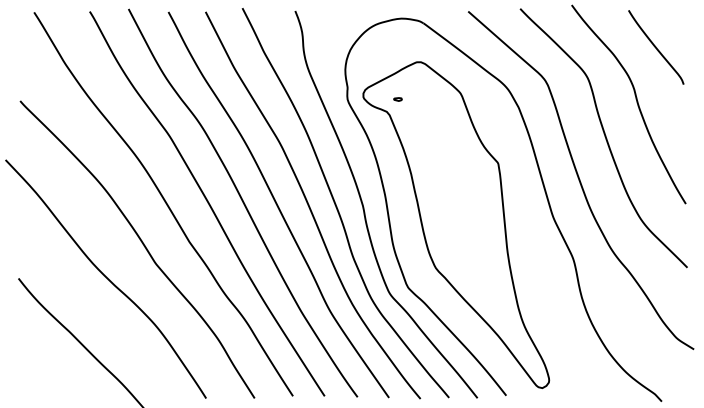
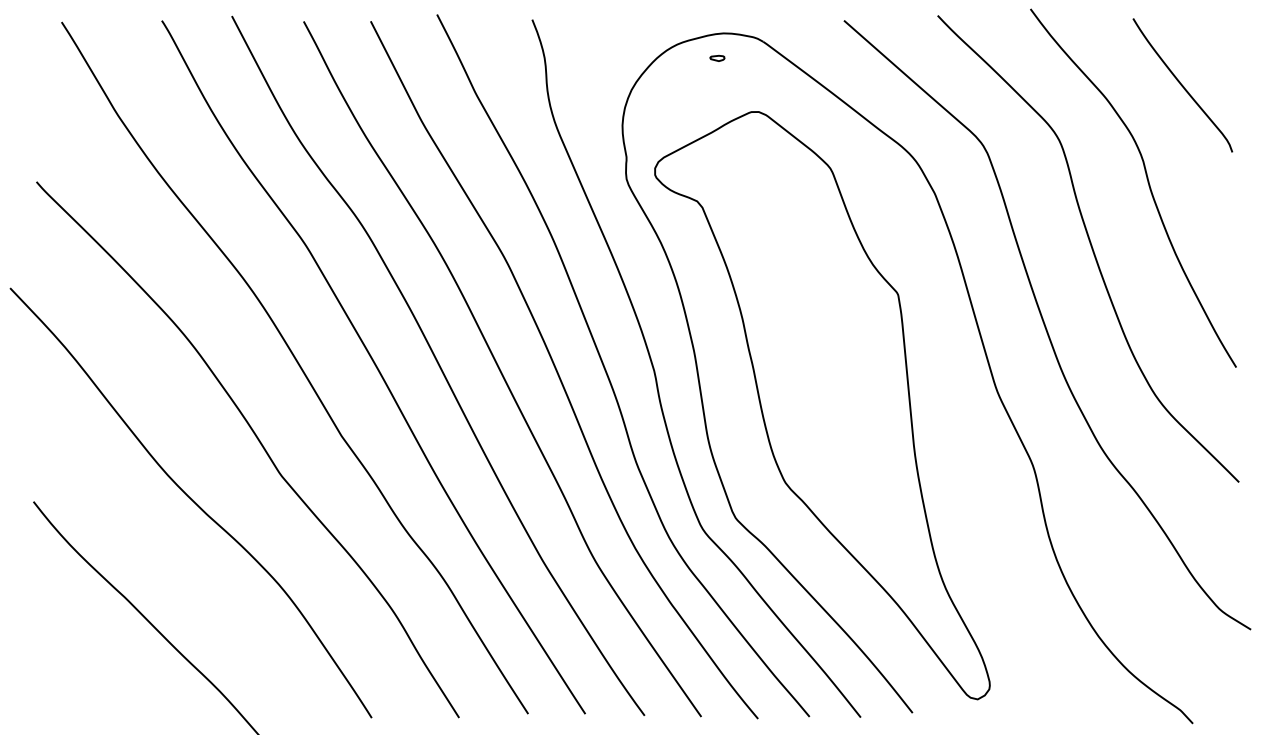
part: (397, 99) -> (716, 58), moved

